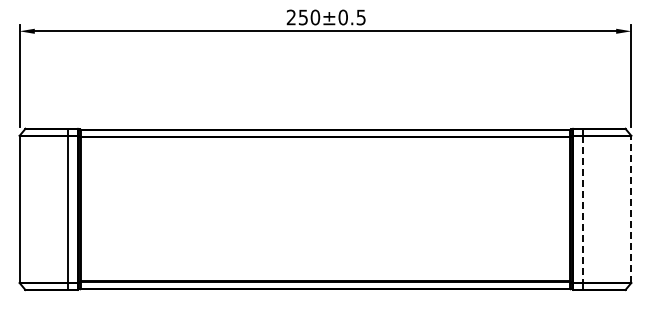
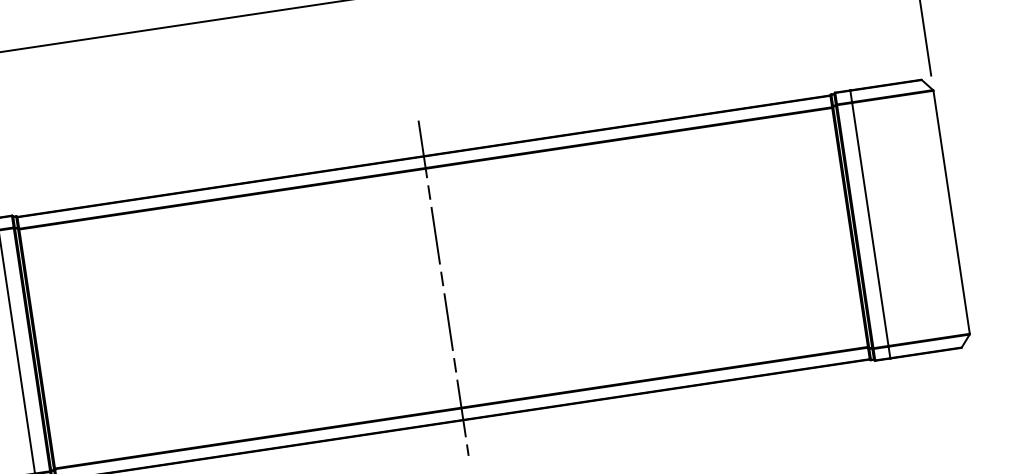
line: (631, 208) -> (951, 210), dashed -> solid
line: (325, 209) -> (443, 288), added
line: (582, 209) -> (870, 224), dashed -> solid

